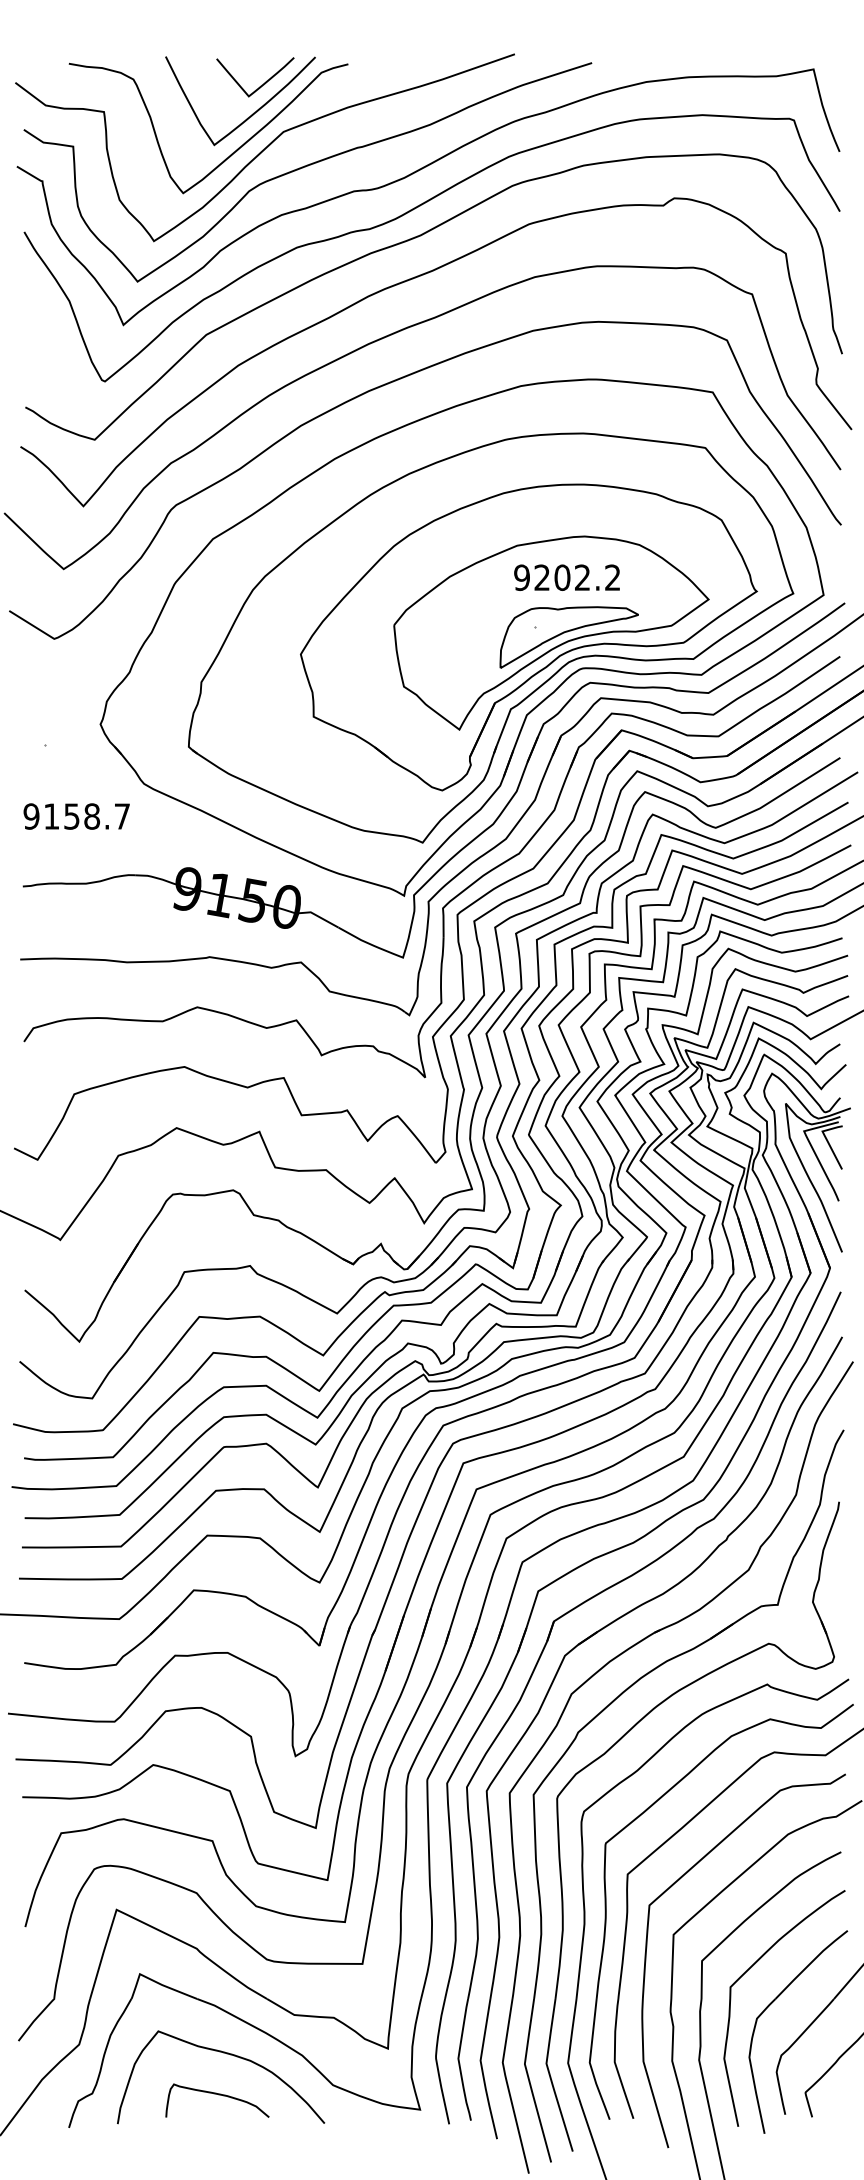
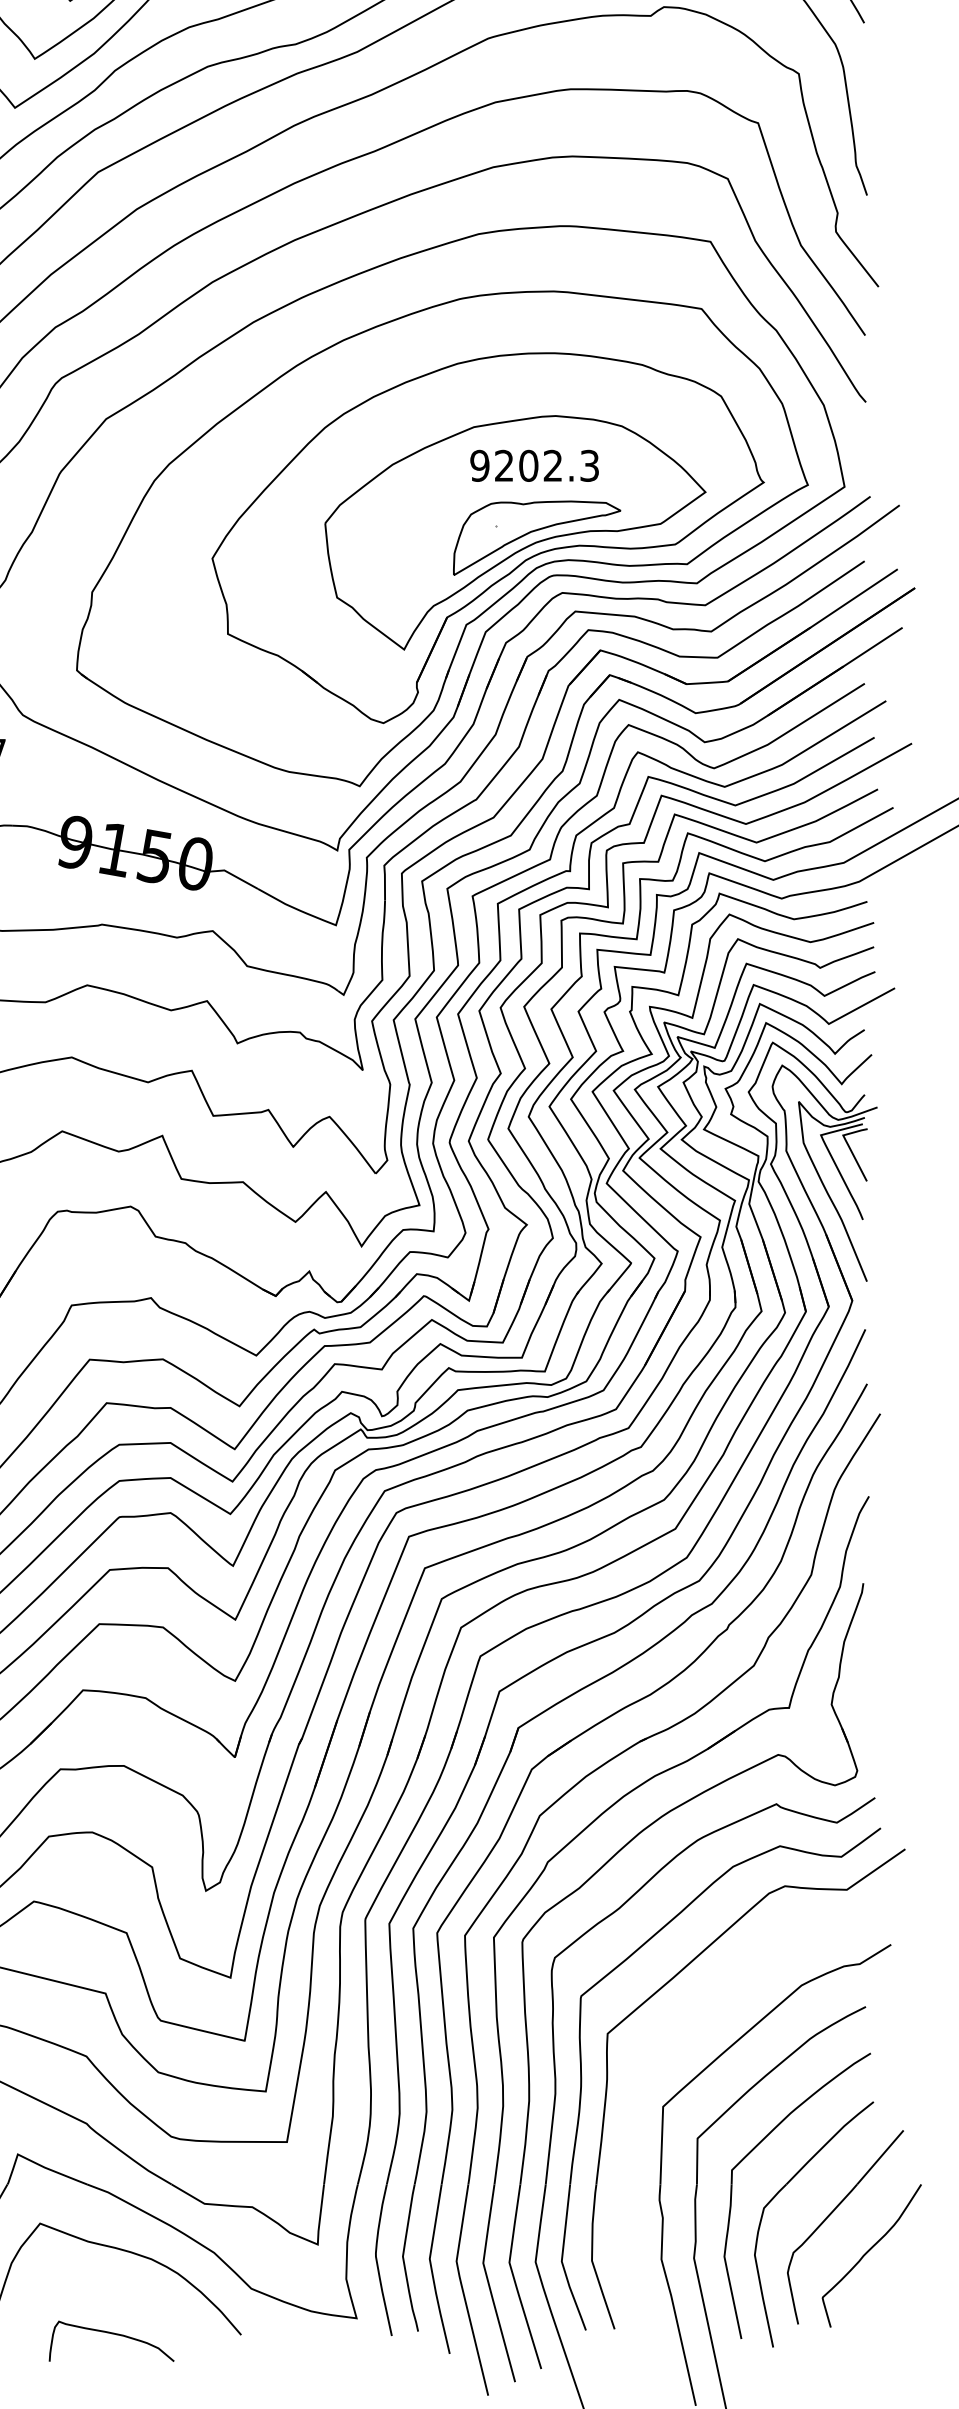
text: (612, 577) -> (589, 465), 9202.2 -> 9202.3
part: (647, 1947) -> (631, 2122), removed
curve: (218, 2095) -> (112, 2335), moved

